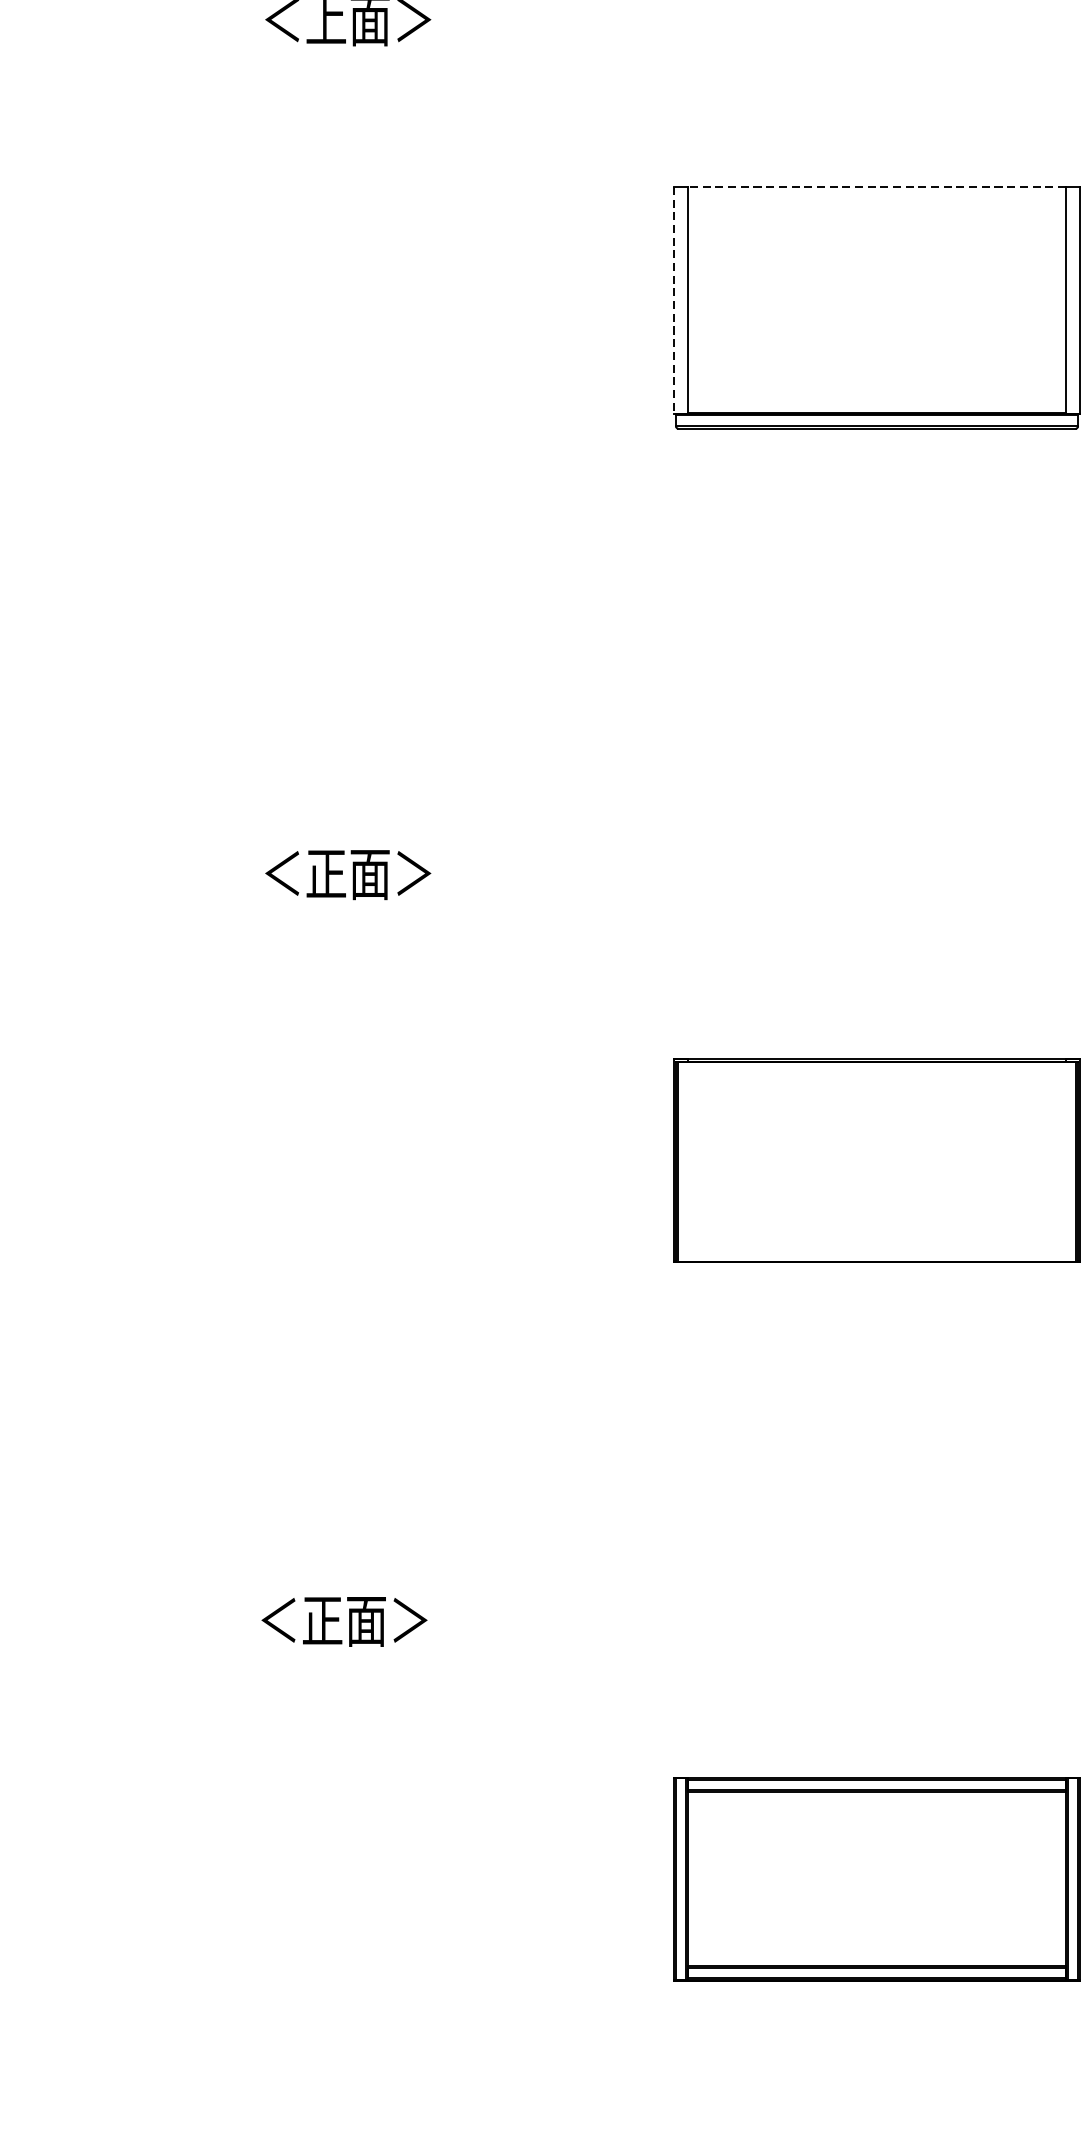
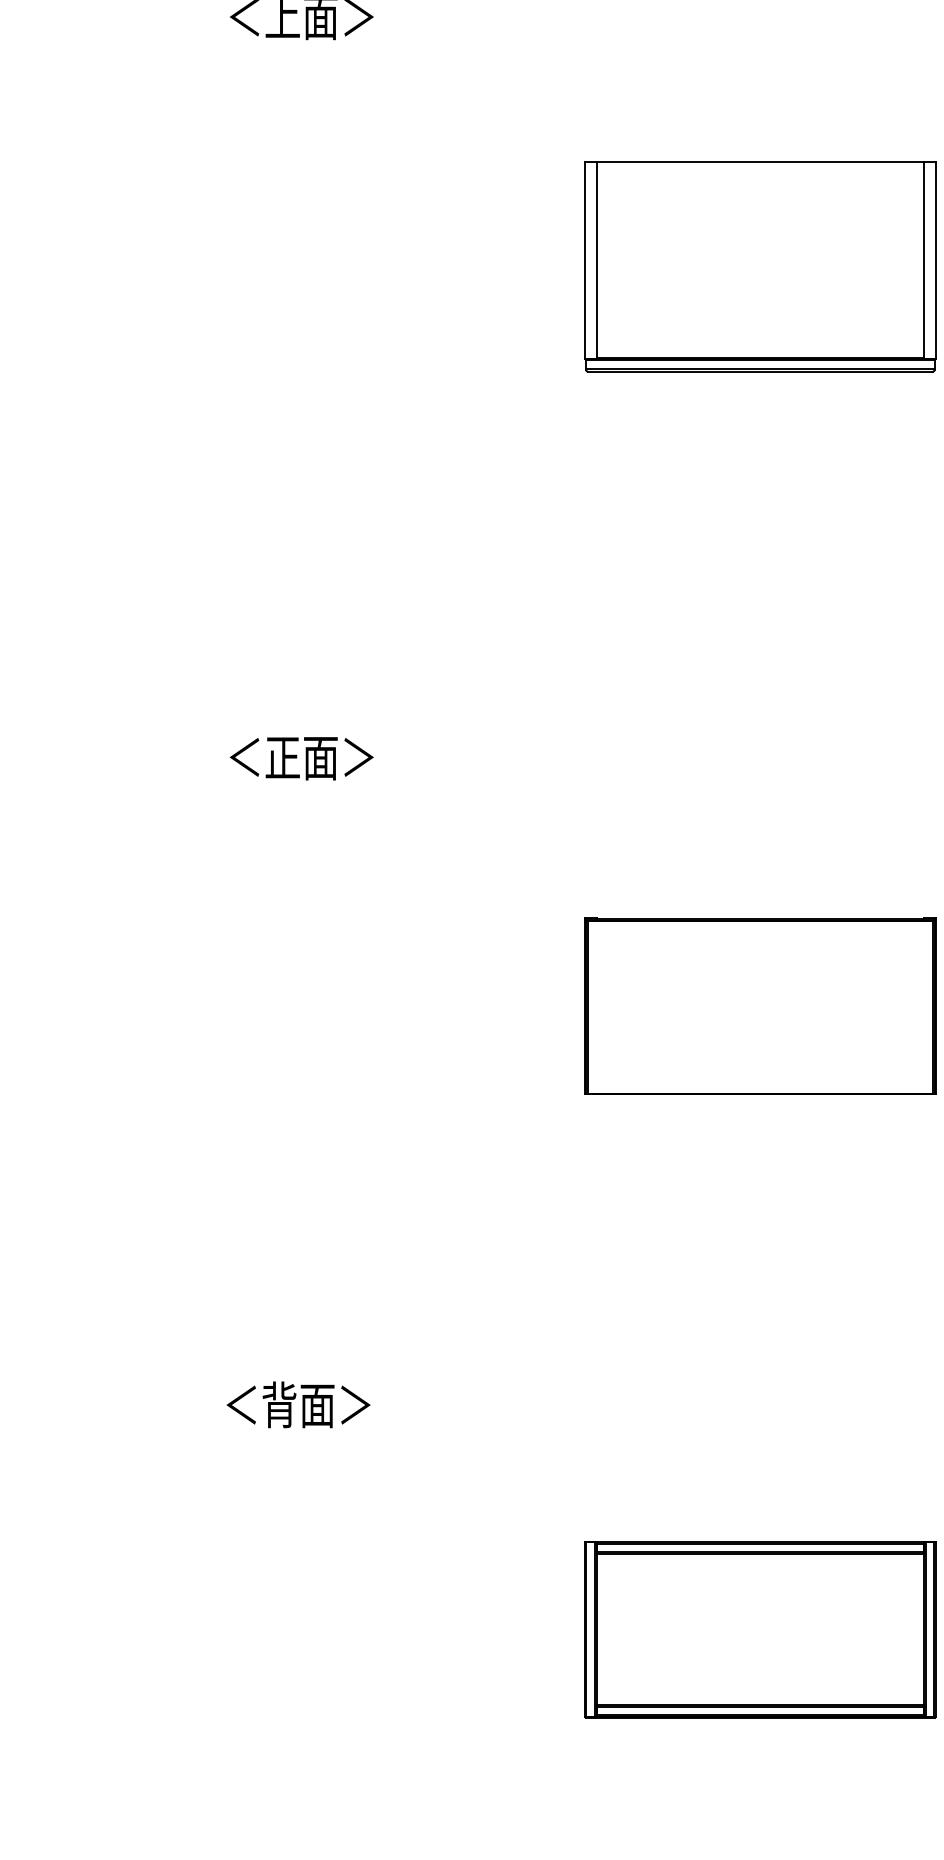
line: (877, 187) -> (760, 162), dashed -> solid
line: (674, 300) -> (584, 260), dashed -> solid
text: (322, 1619) -> (279, 1404), ＜正面＞ -> ＜背面＞

